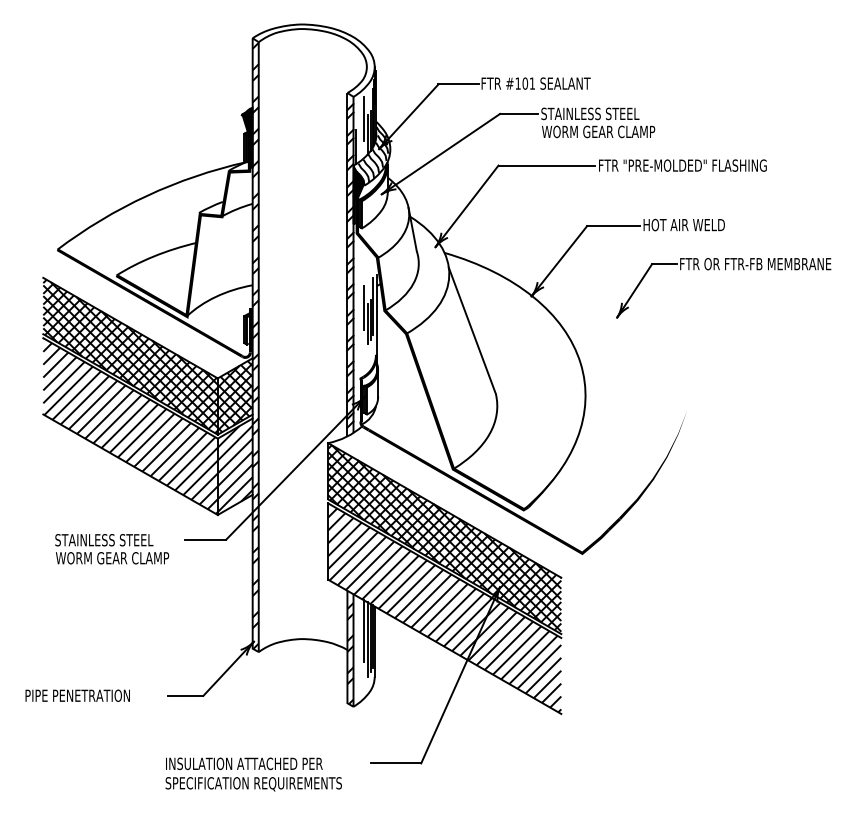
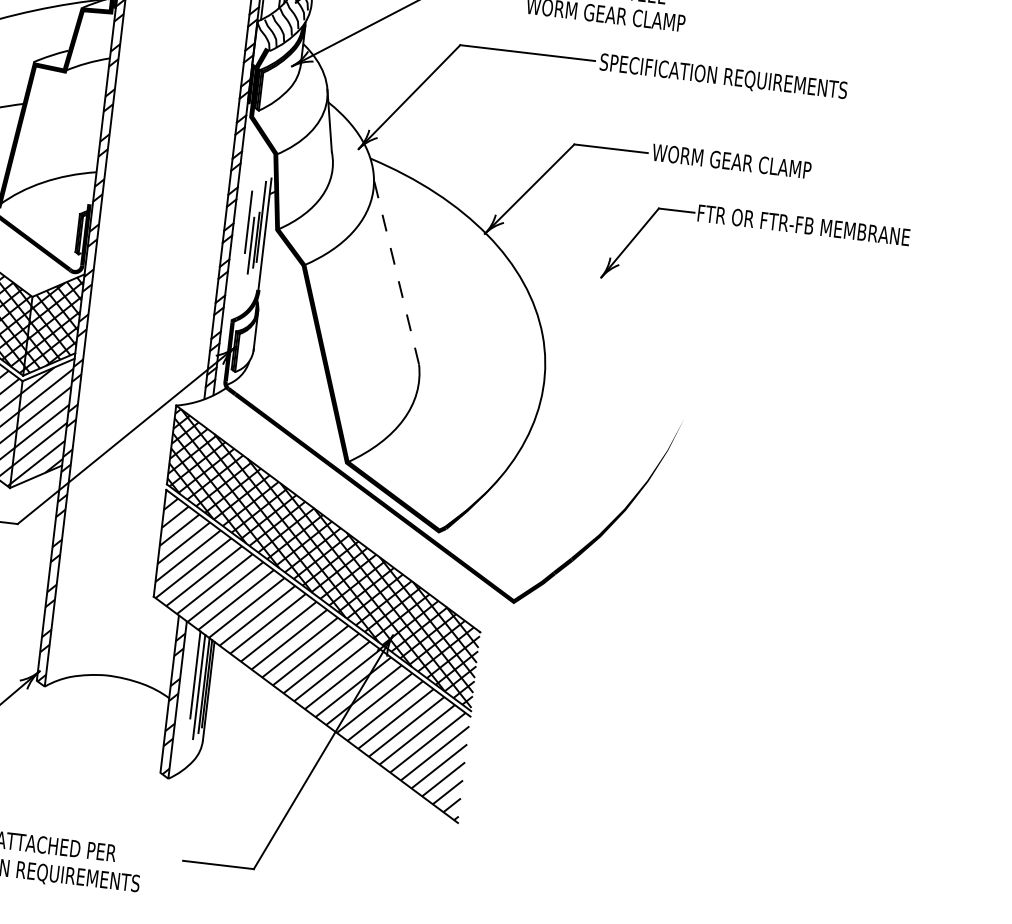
text: (686, 166) -> (723, 77), FTR "PRE-MOLDED" FLASHING -> SPECIFICATION REQUIREMENTS
hatch: (358, 181) -> (261, 44), removed
text: (699, 224) -> (731, 160), HOT AIR WELD -> WORM GEAR CLAMP
line: (472, 330) -> (396, 271), solid -> dashed

